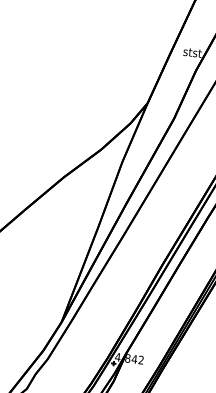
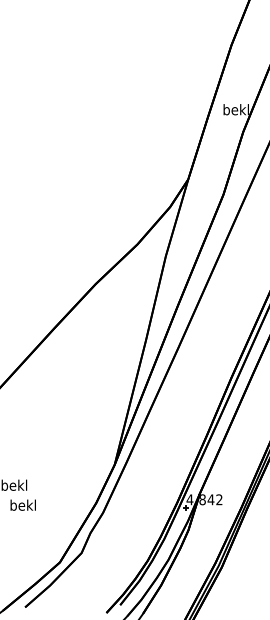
text: (191, 52) -> (235, 109), stst -> bekl

